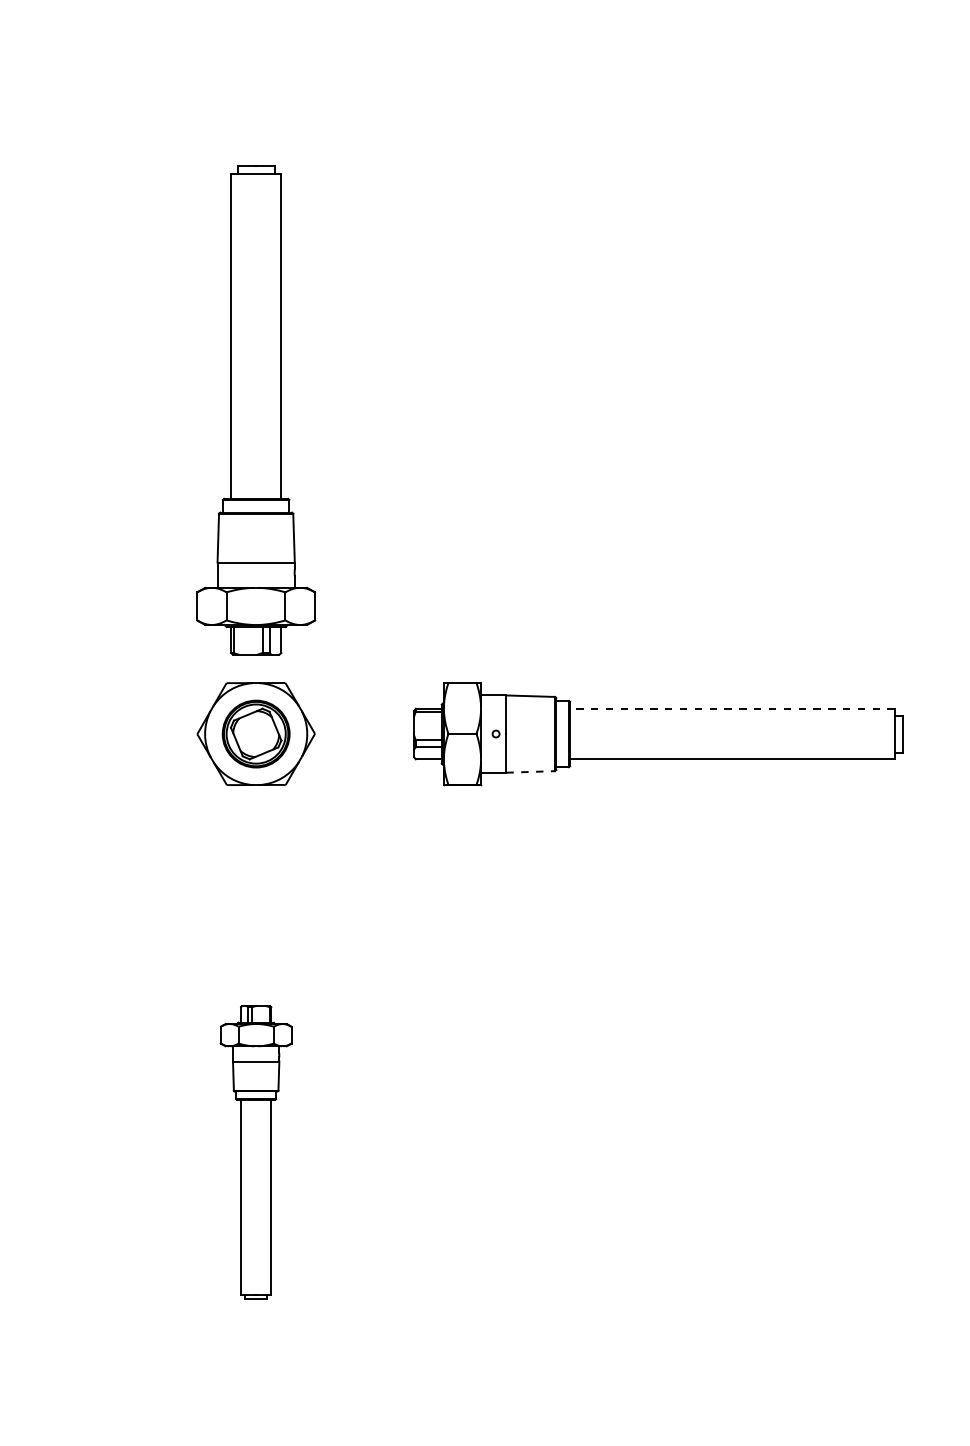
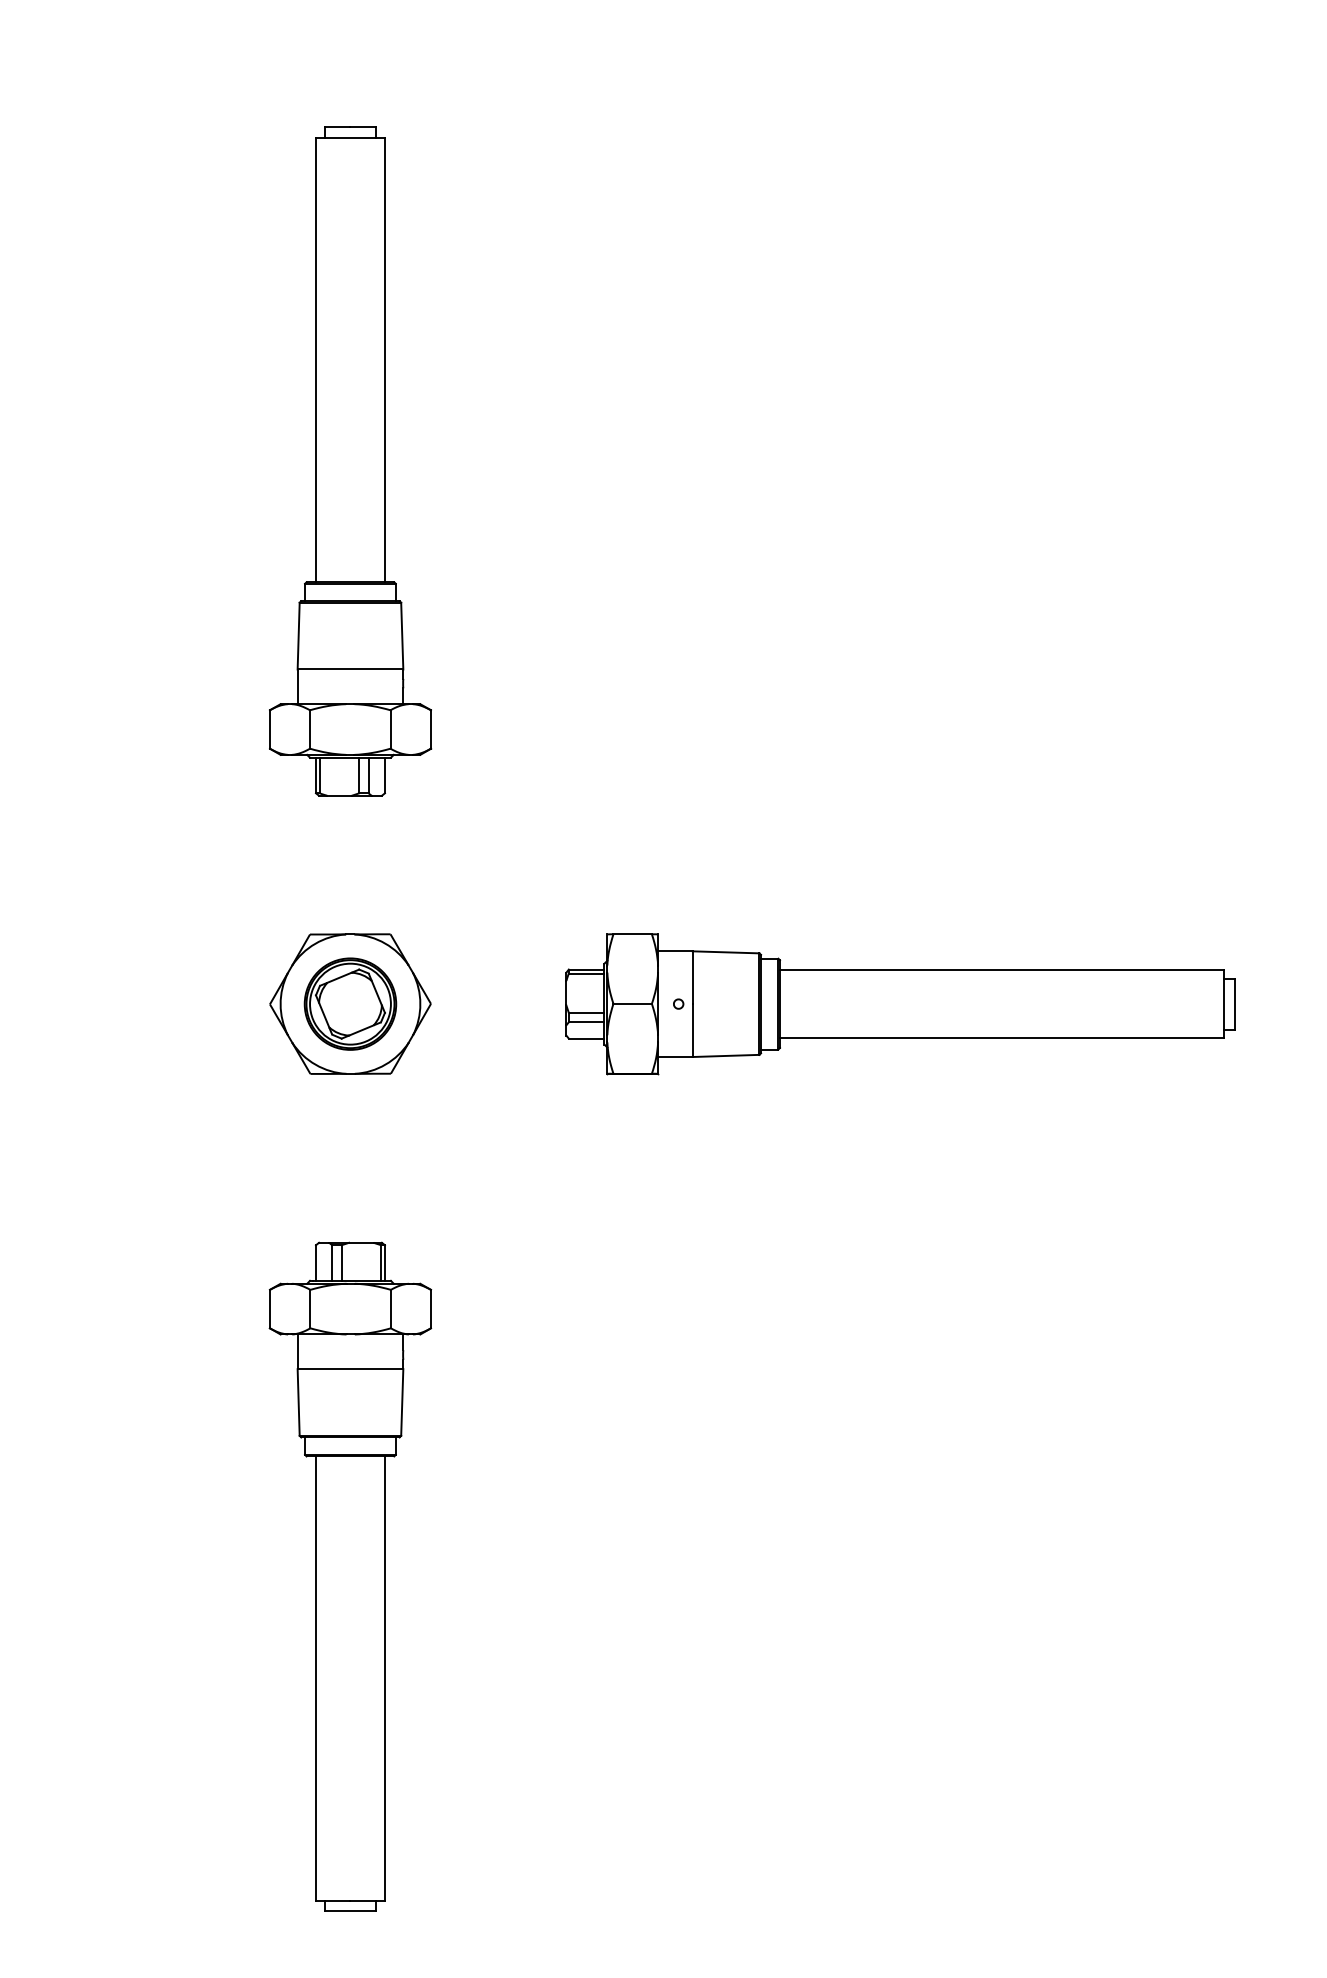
part: (256, 410) -> (350, 461), moved
line: (732, 708) -> (1001, 969), dashed -> solid
line: (531, 771) -> (726, 1055), dashed -> solid
part: (256, 1152) -> (350, 1576), size x1.67

